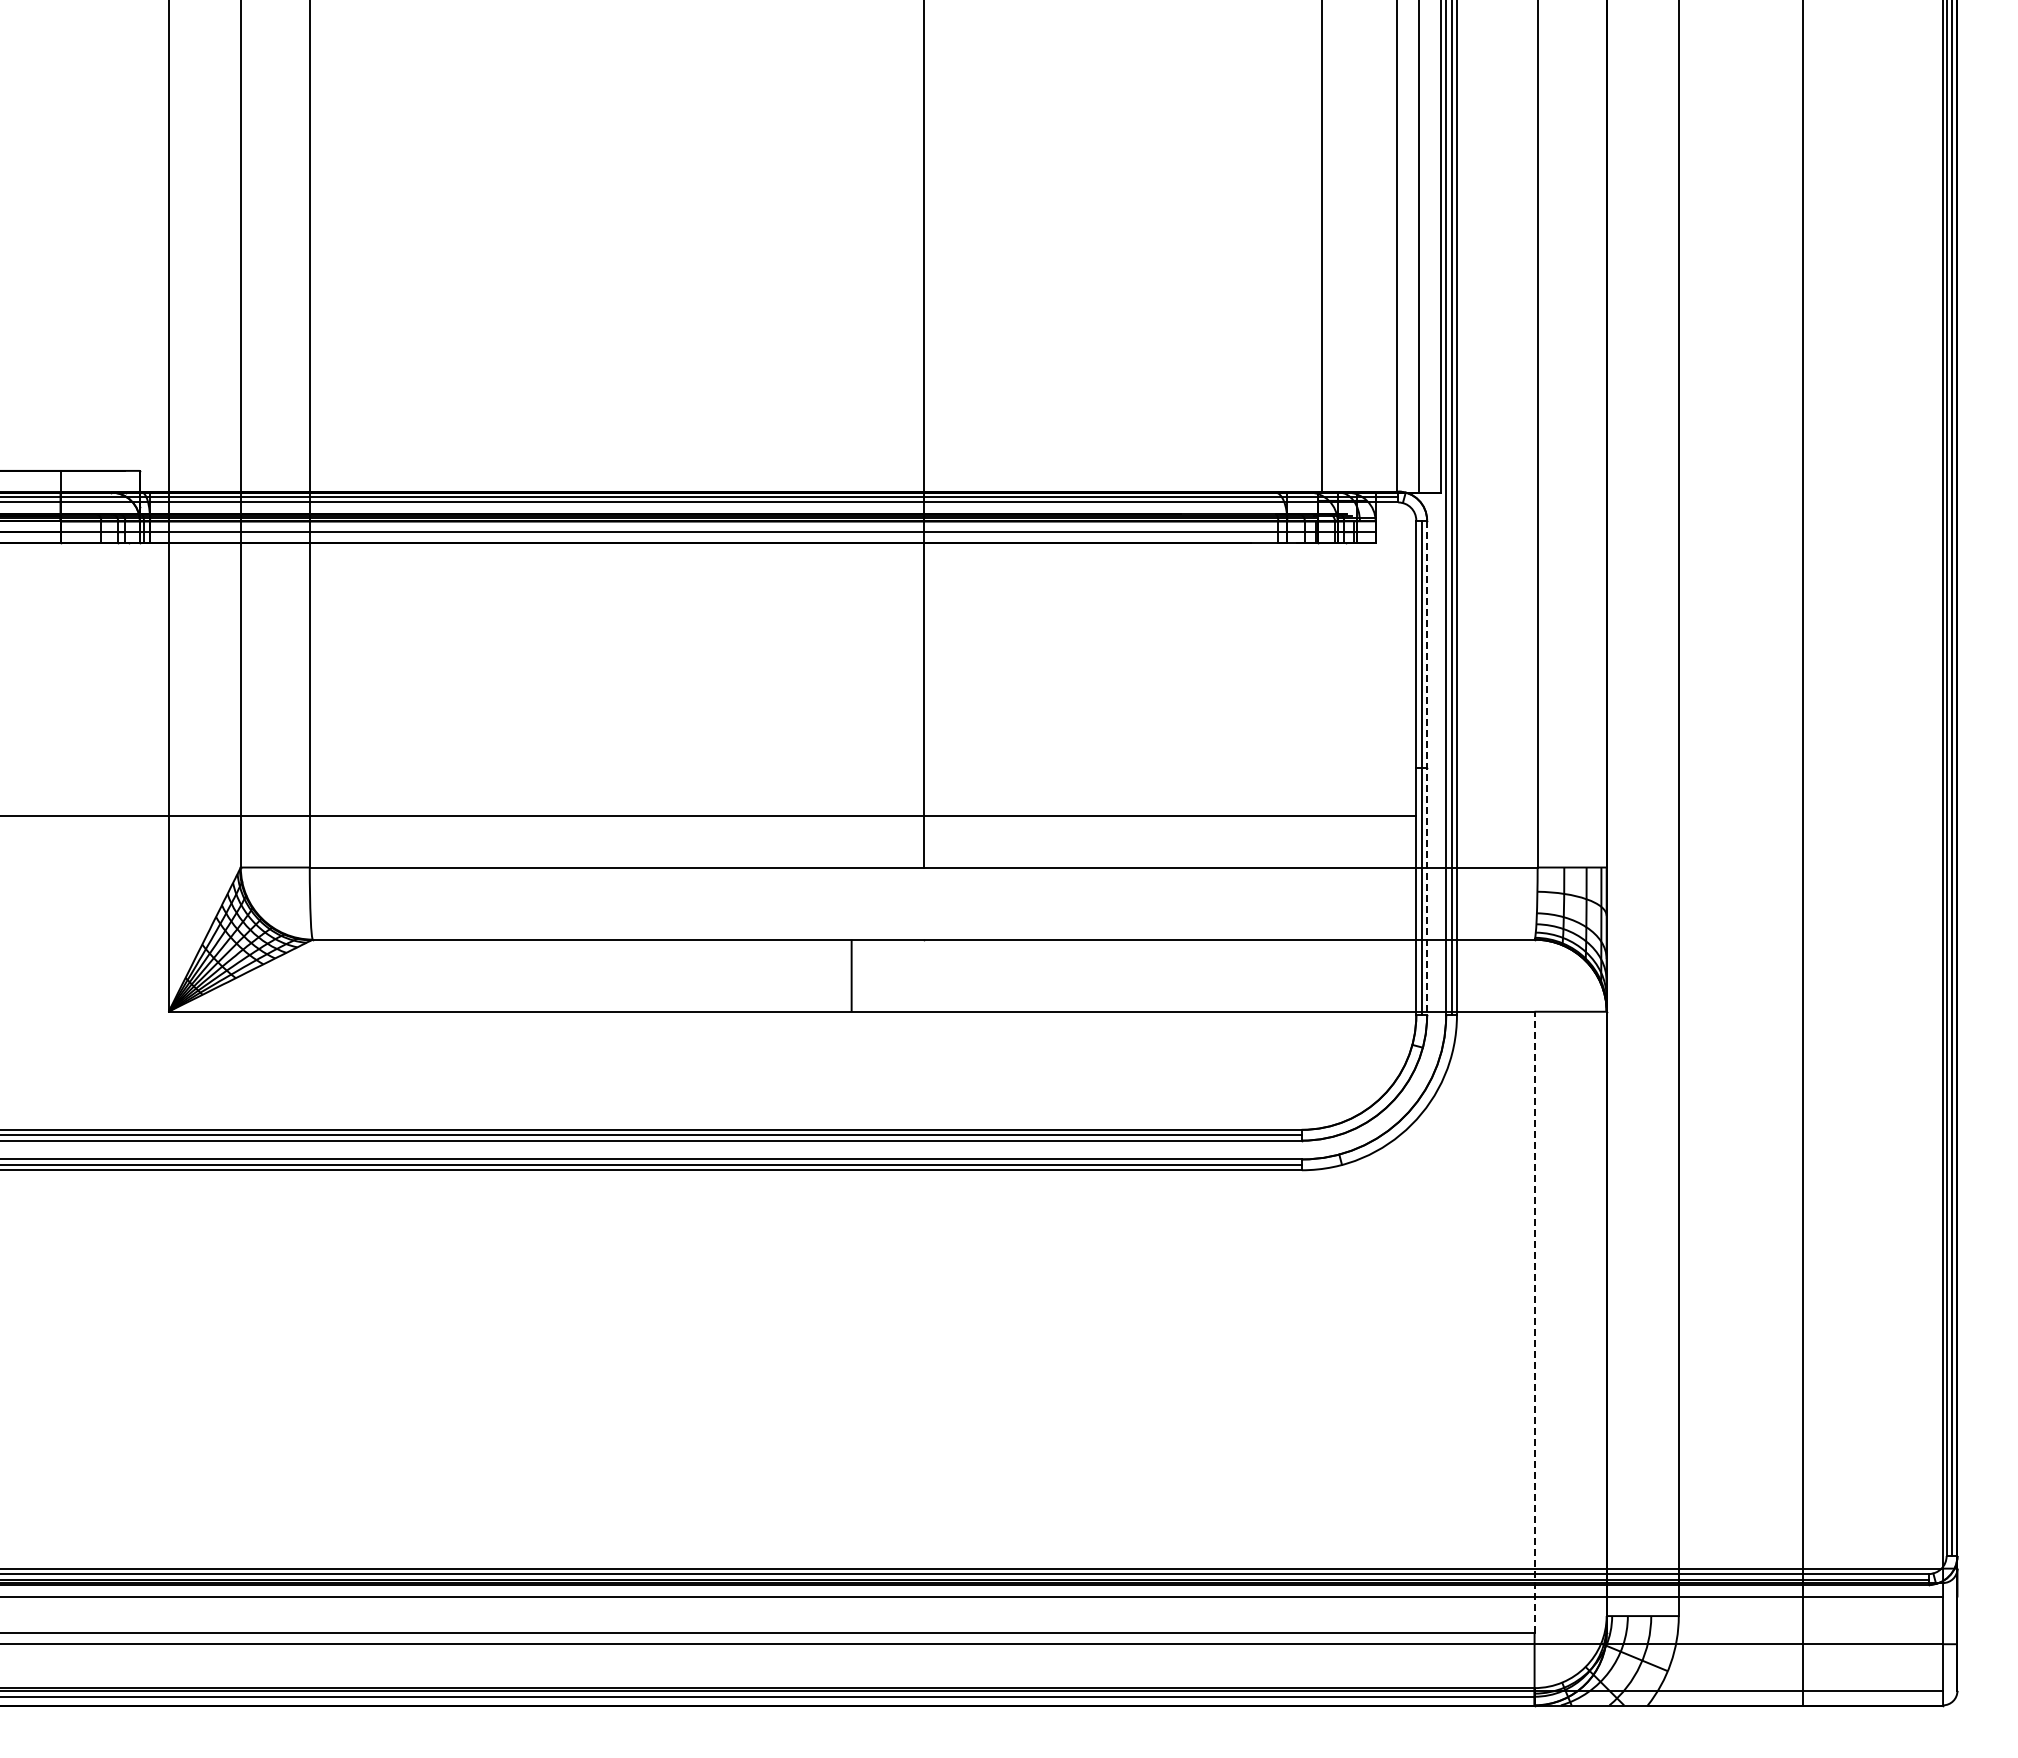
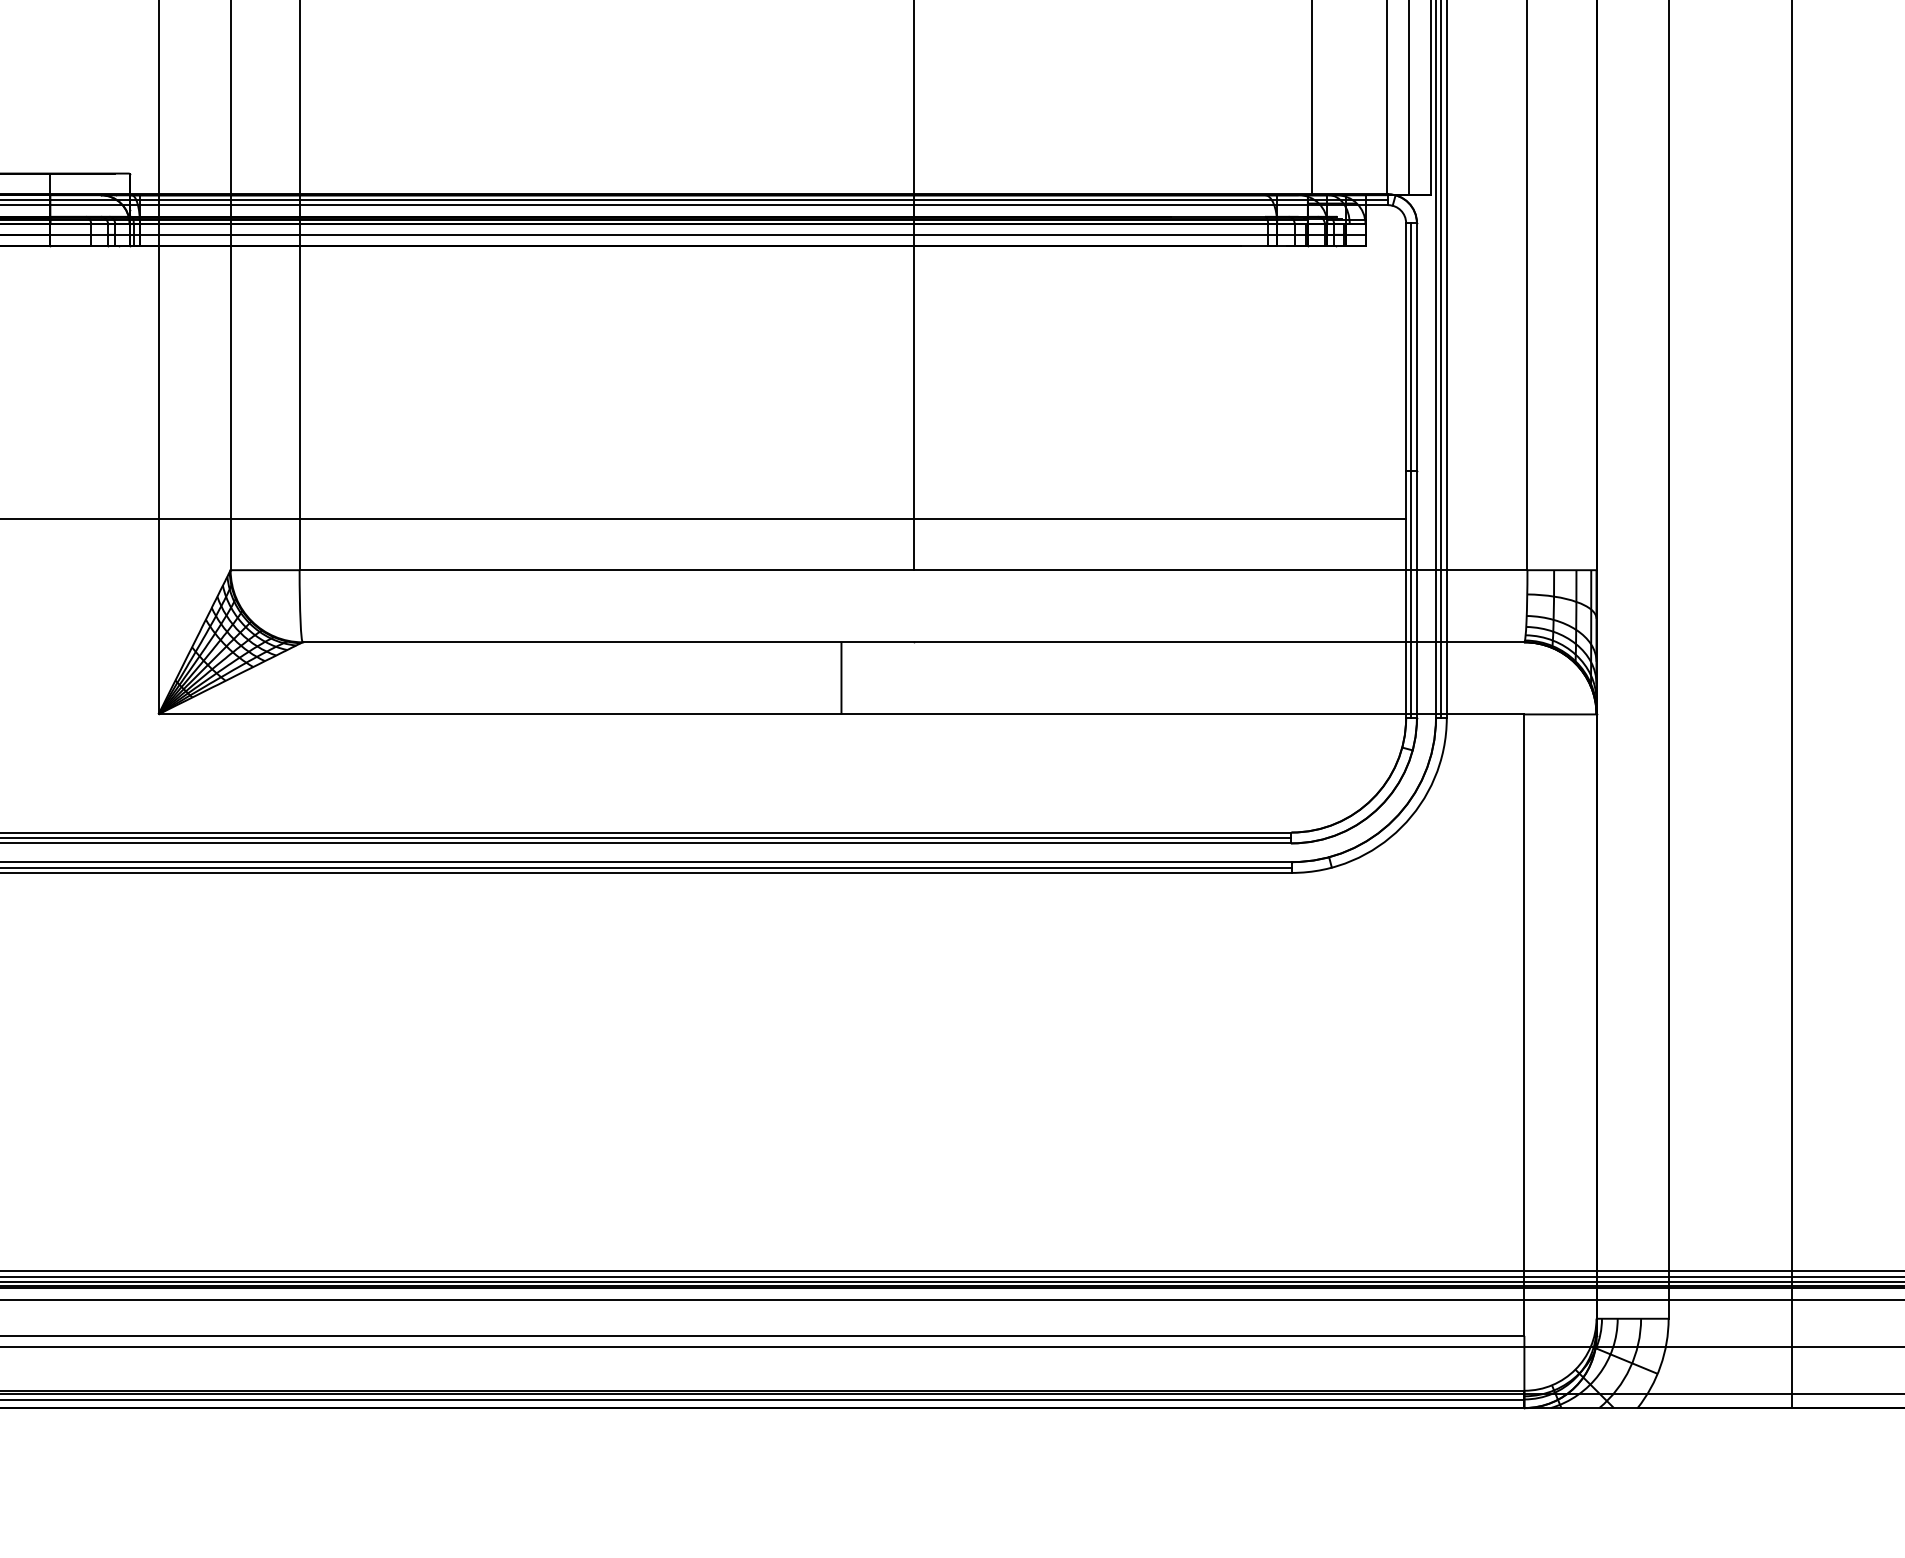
line: (1427, 768) -> (1417, 471), dashed -> solid
line: (1534, 1322) -> (1524, 1025), dashed -> solid

